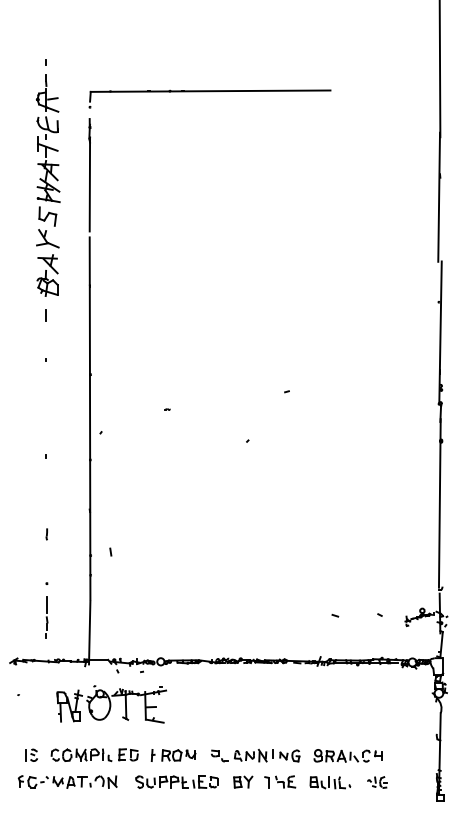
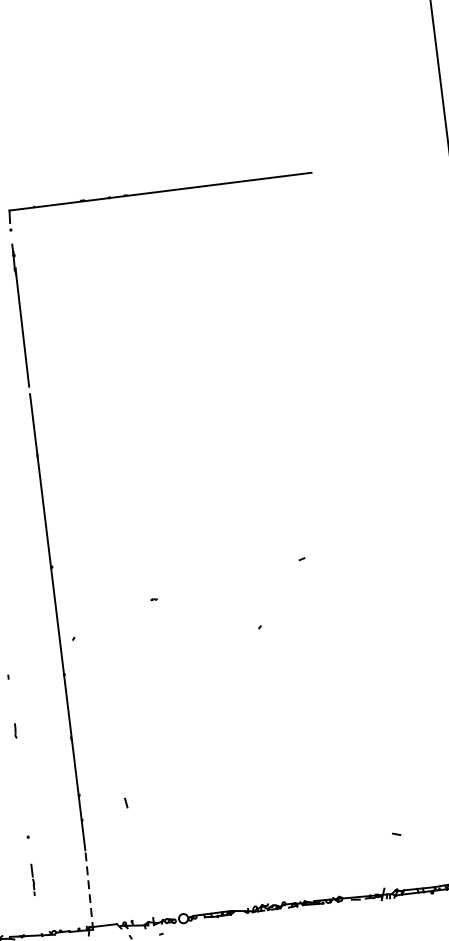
line: (46, 534) -> (14, 731), moved
line: (110, 551) -> (125, 802), moved
part: (46, 617) -> (32, 879), size x0.6
line: (89, 632) -> (89, 892), solid -> dashed

